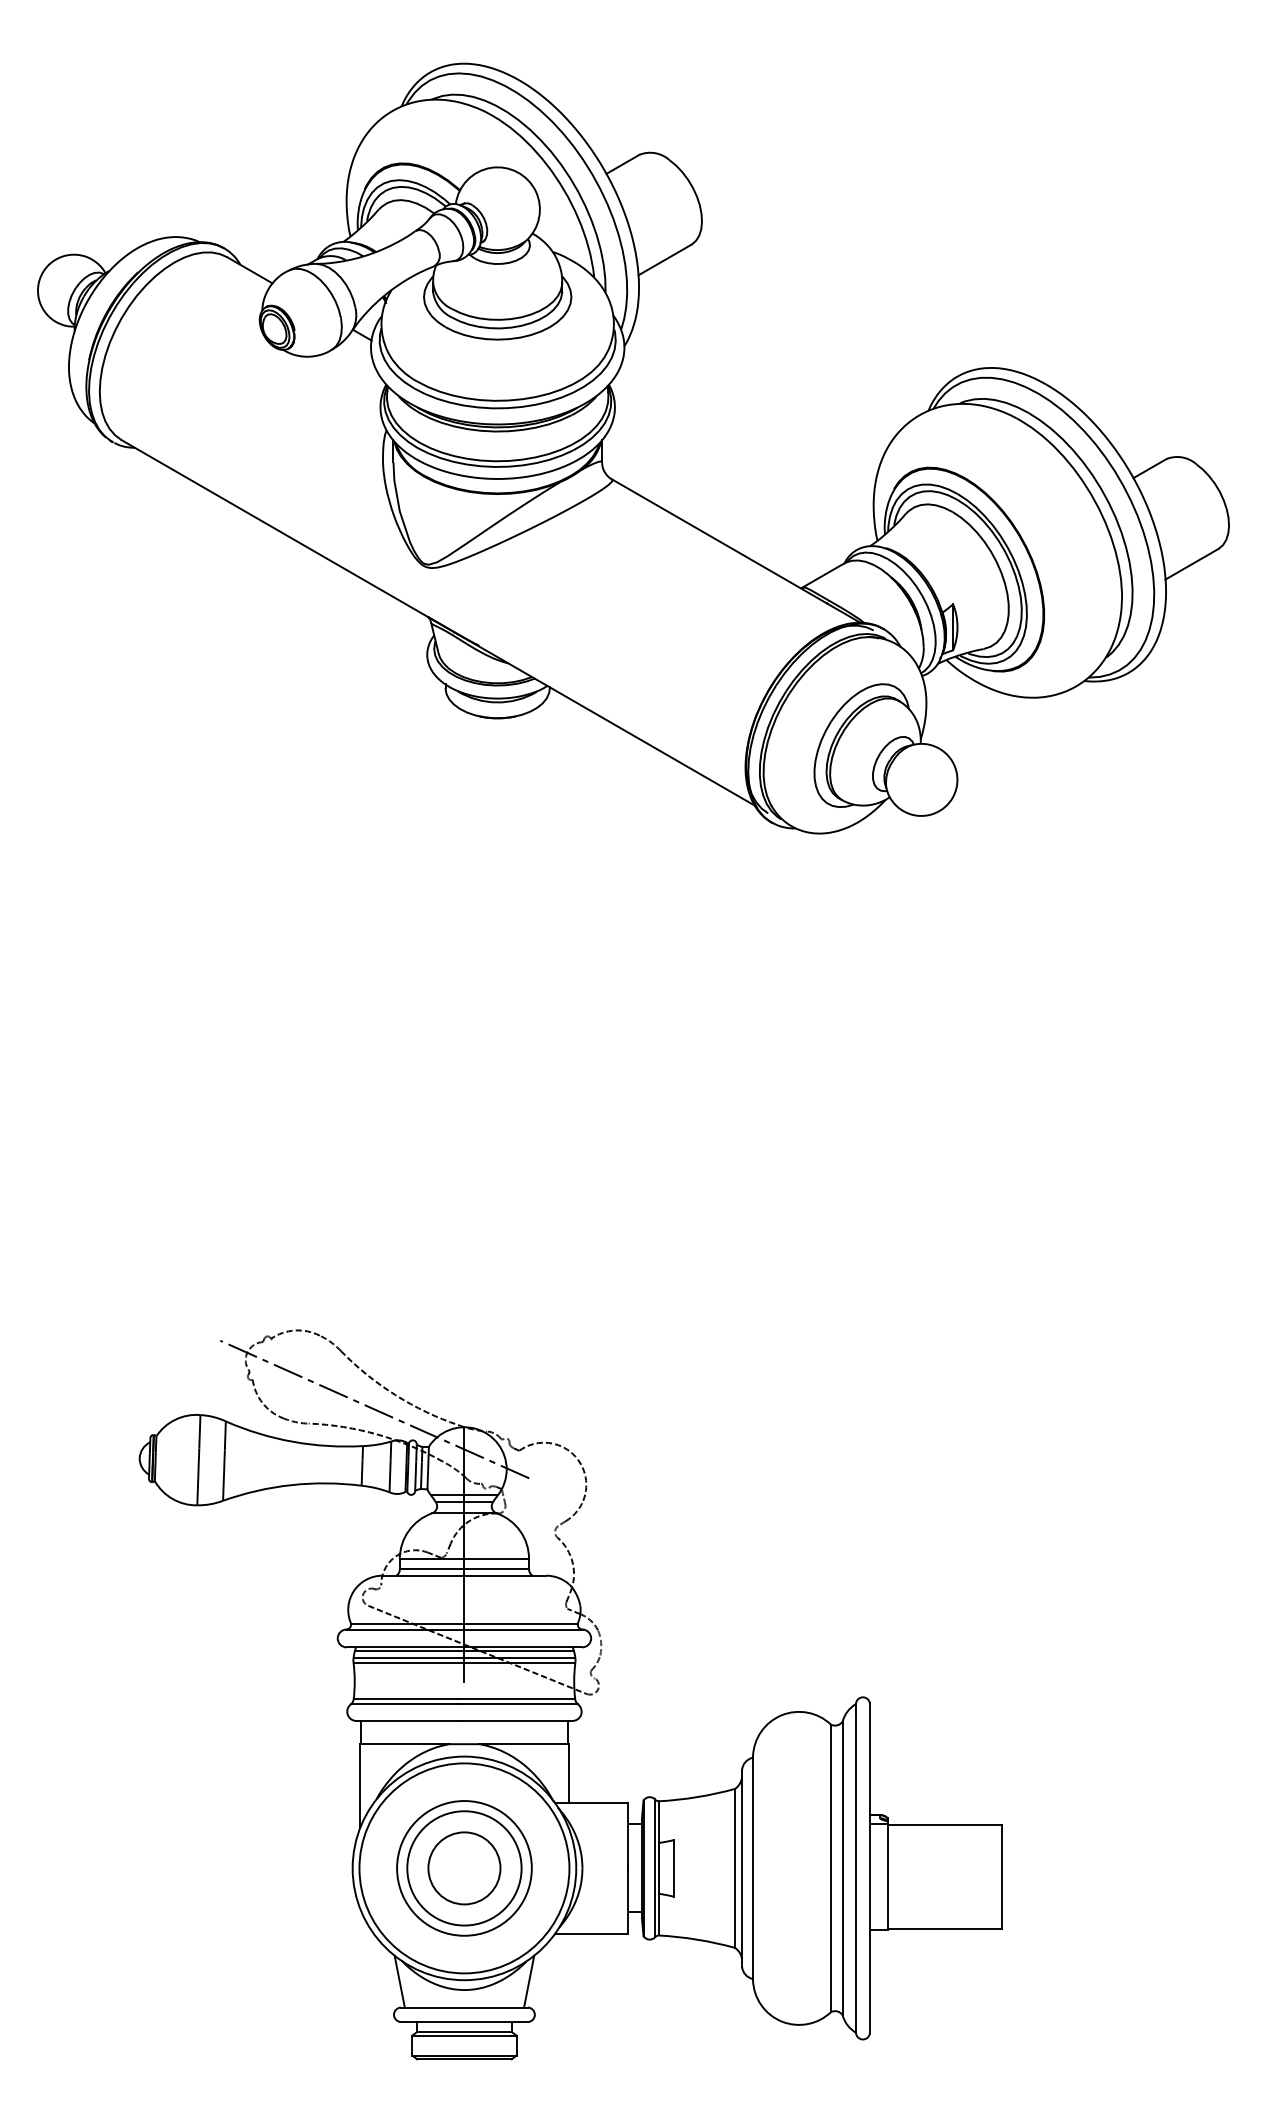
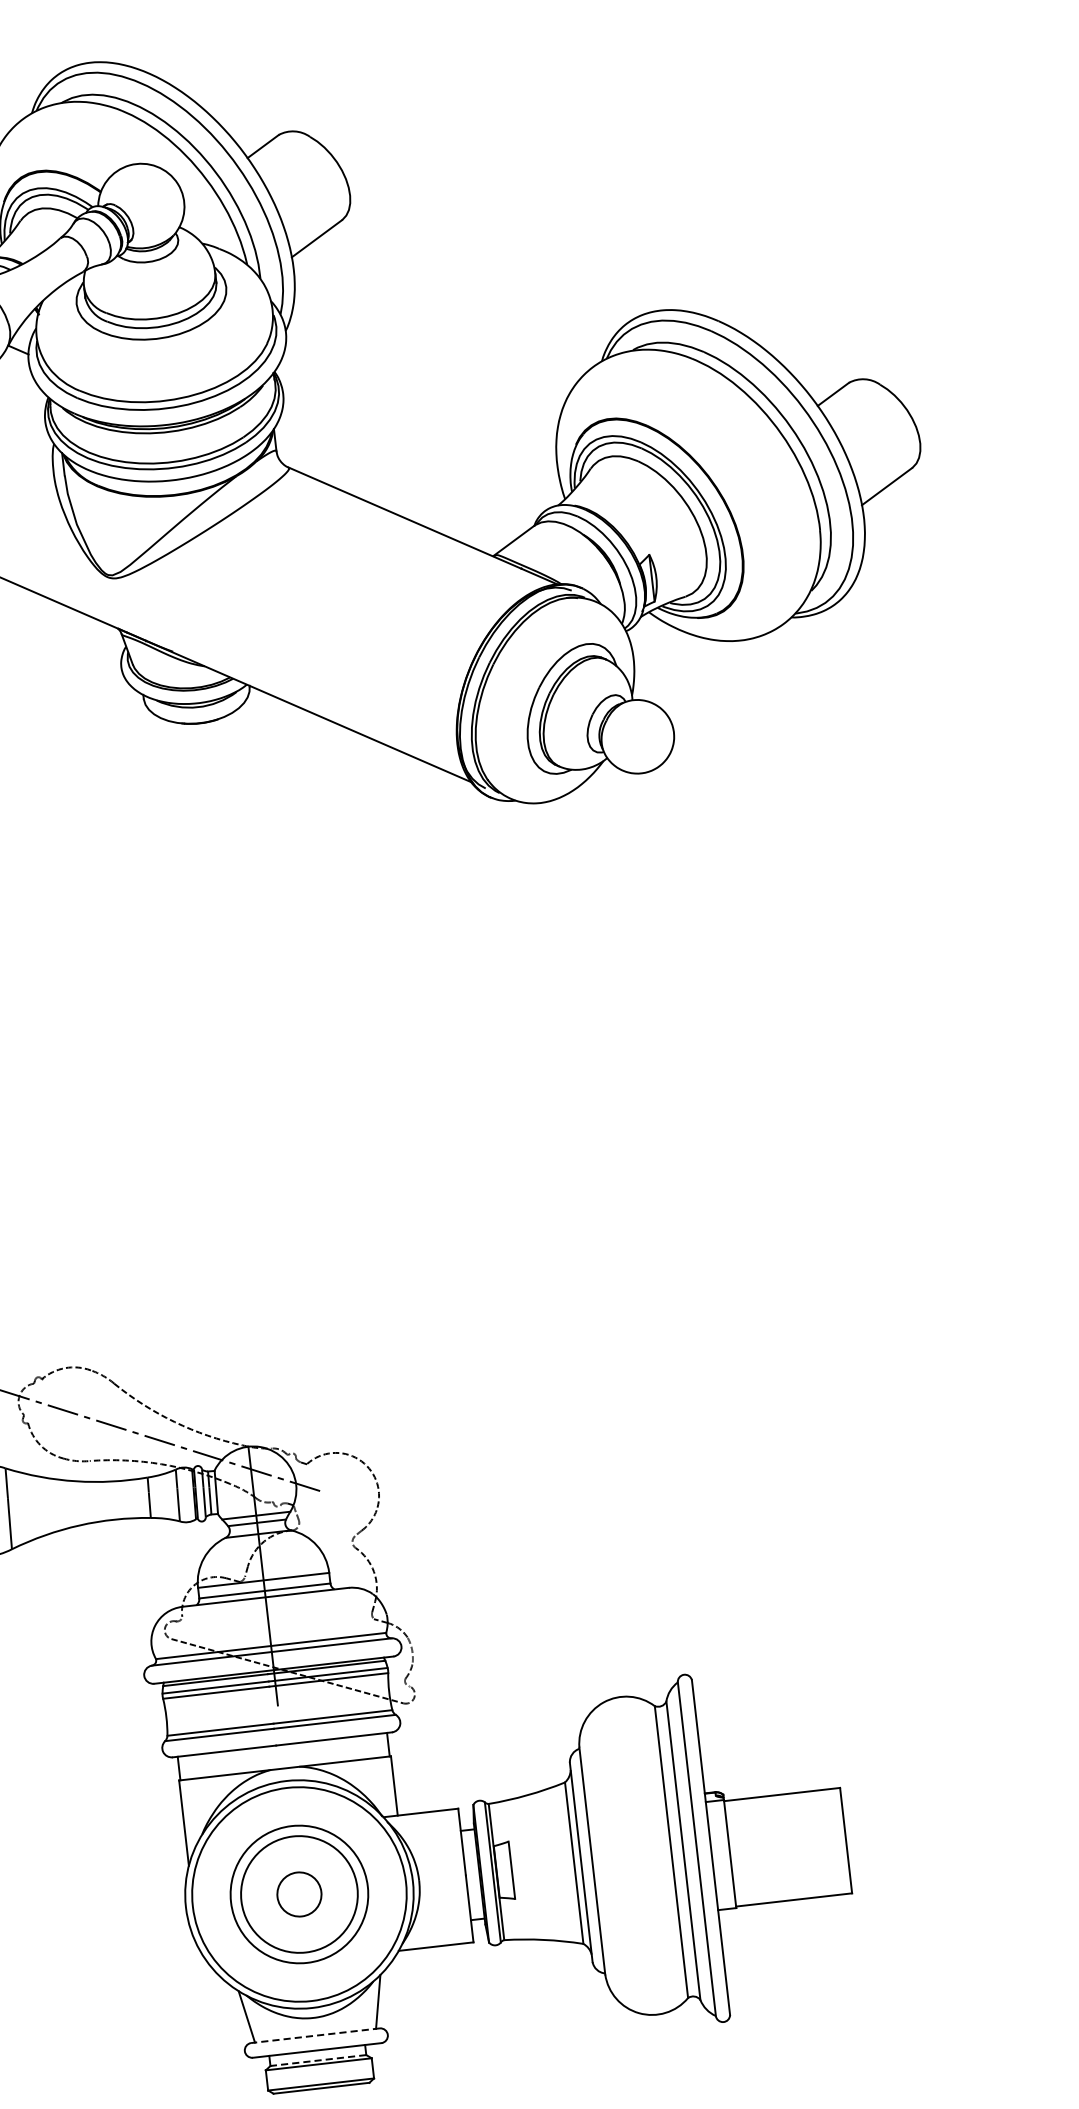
circle: (464, 1868) -> (299, 1894), size x0.6
line: (464, 2007) -> (315, 2035), solid -> dashed
line: (463, 2031) -> (317, 2060), solid -> dashed

